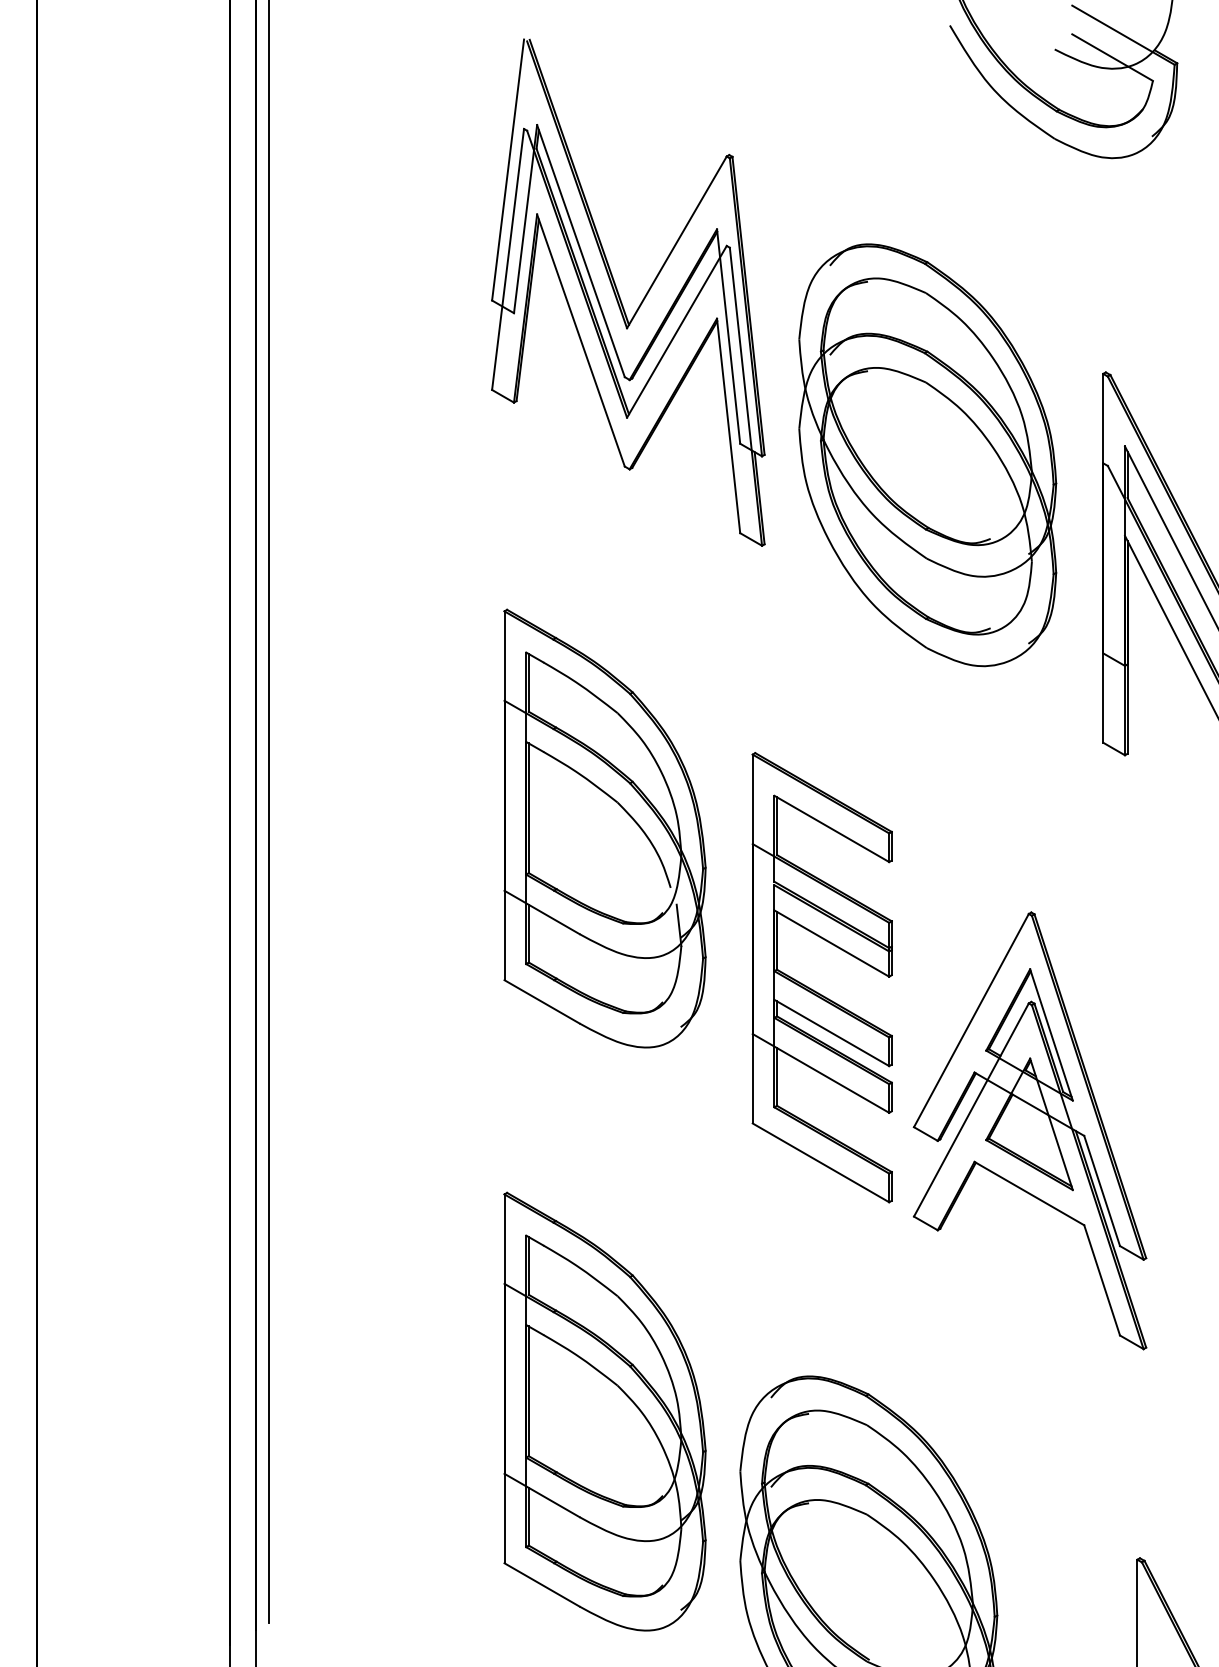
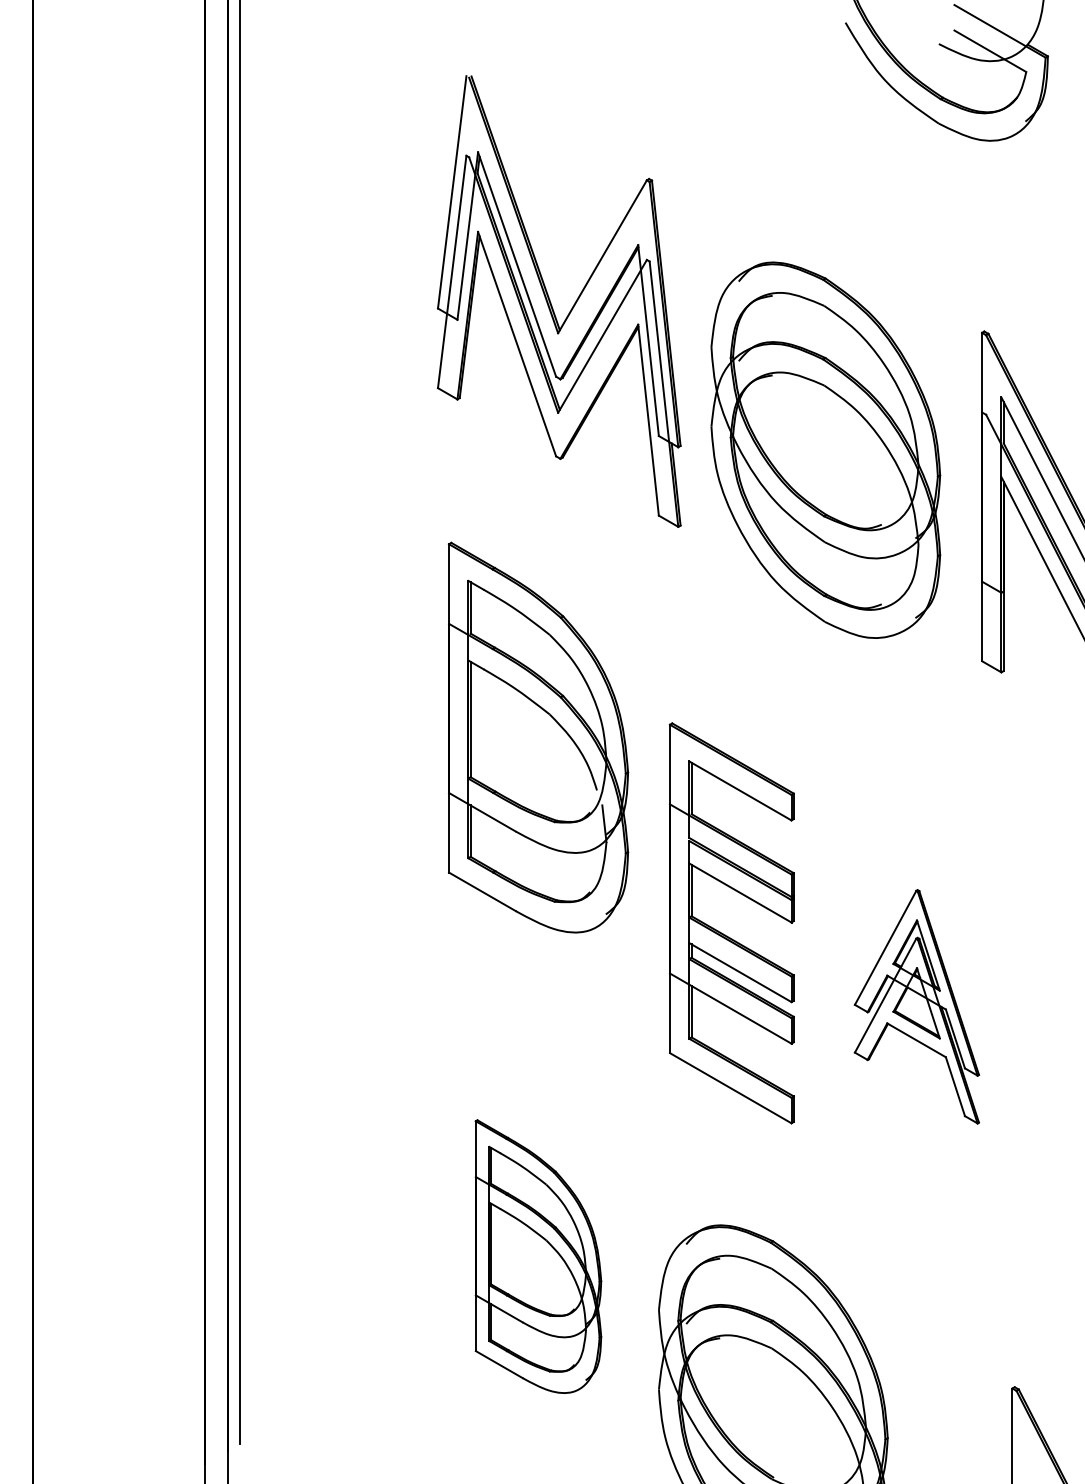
part: (619, 293) -> (551, 302), moved
part: (927, 454) -> (825, 449), moved
part: (815, 990) -> (725, 934), moved
part: (1029, 1130) -> (916, 1006), size x0.6
part: (605, 1411) -> (538, 1256), size x0.7

